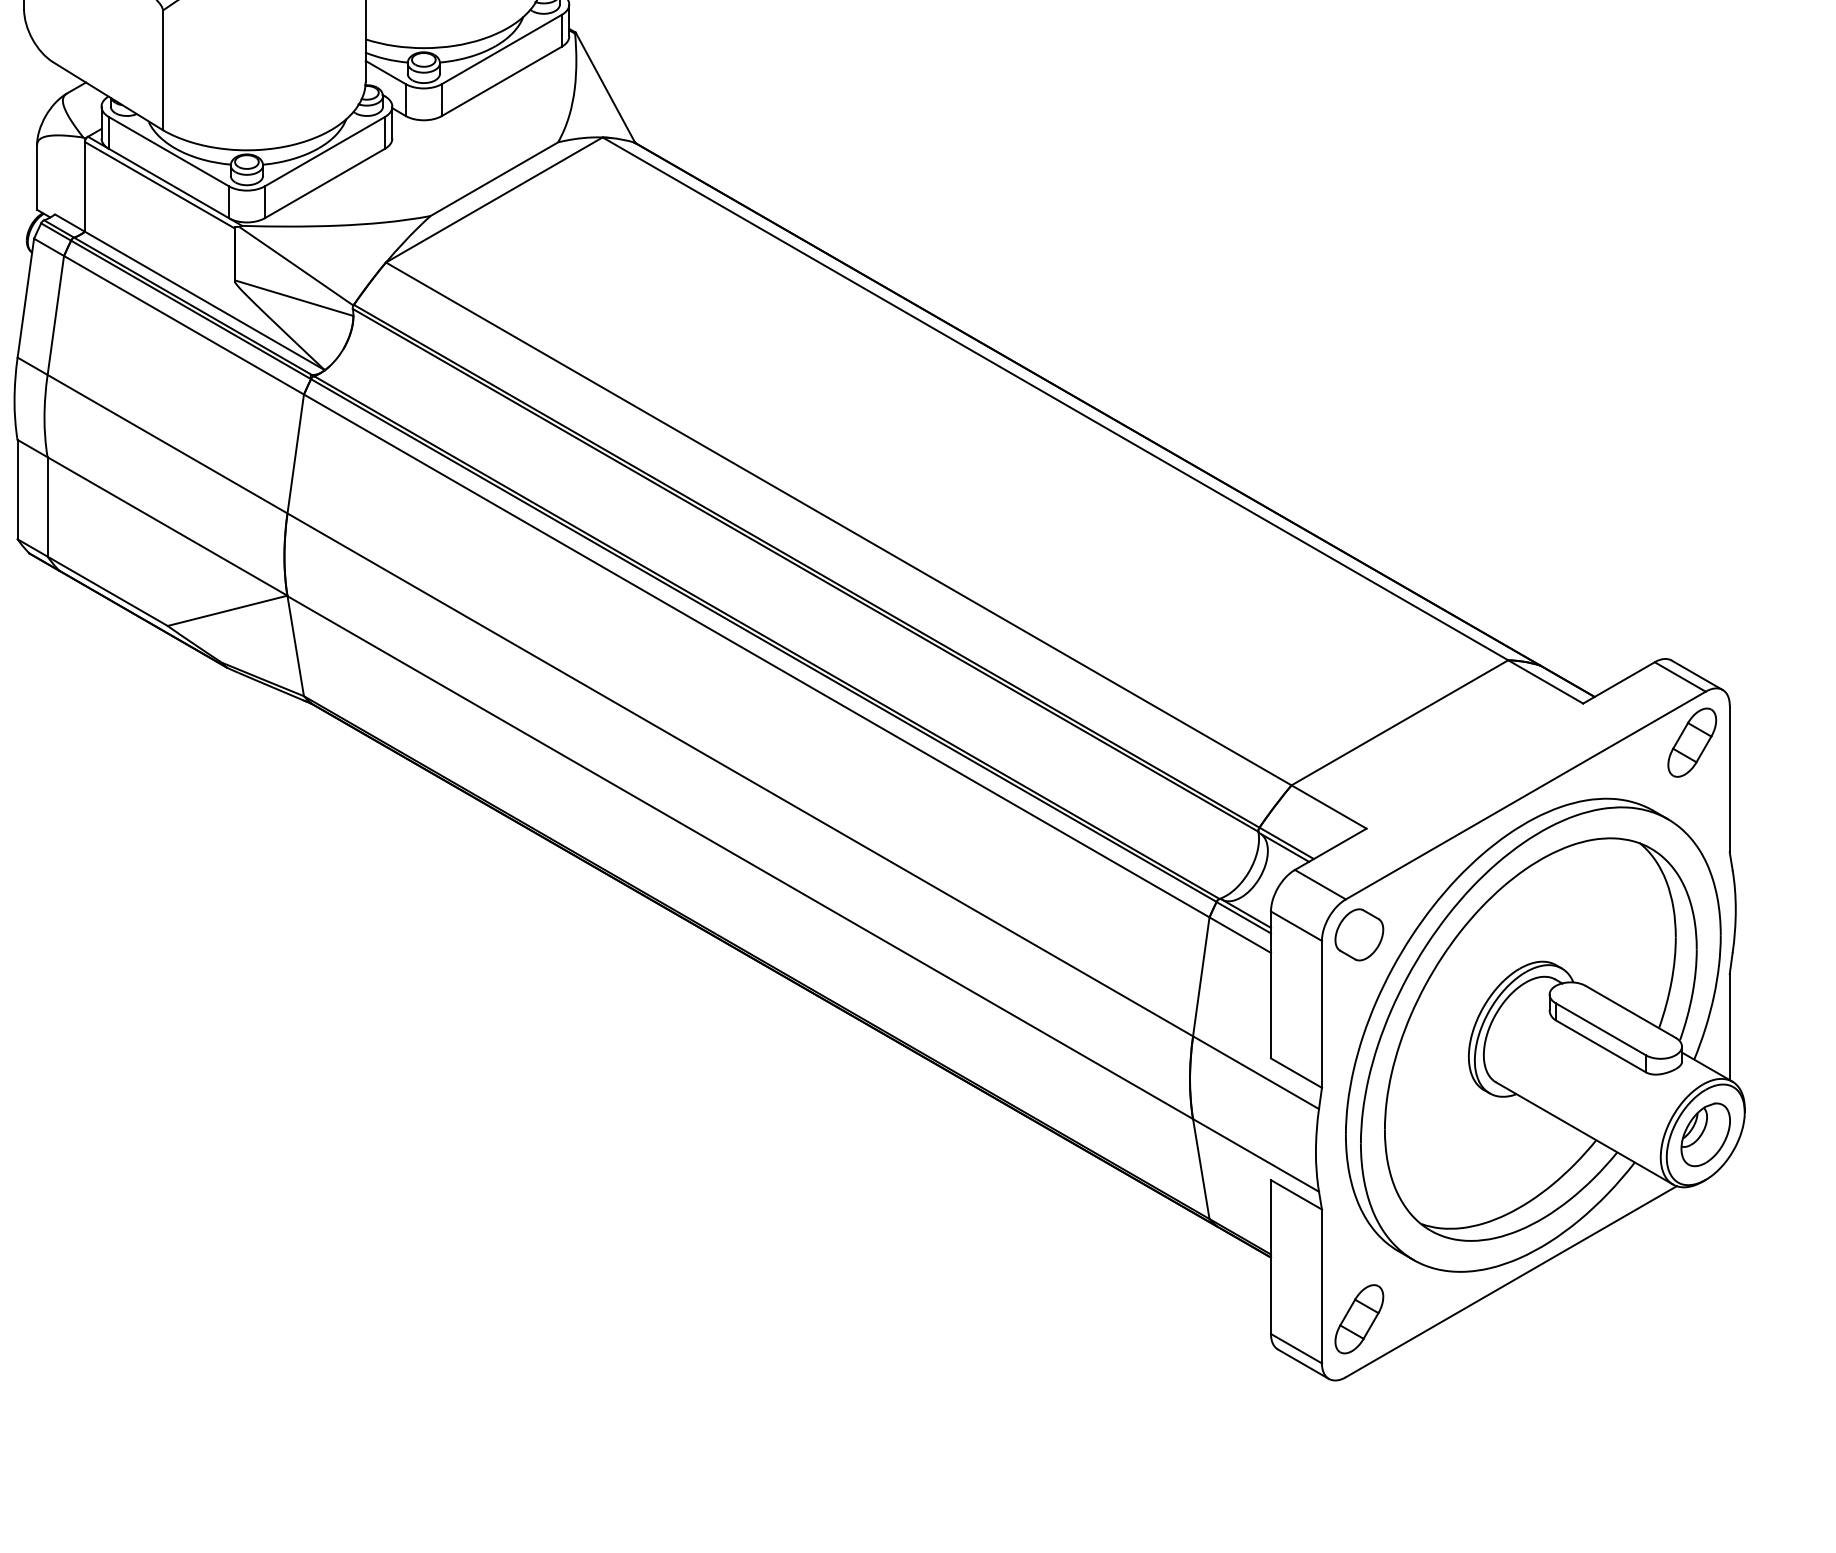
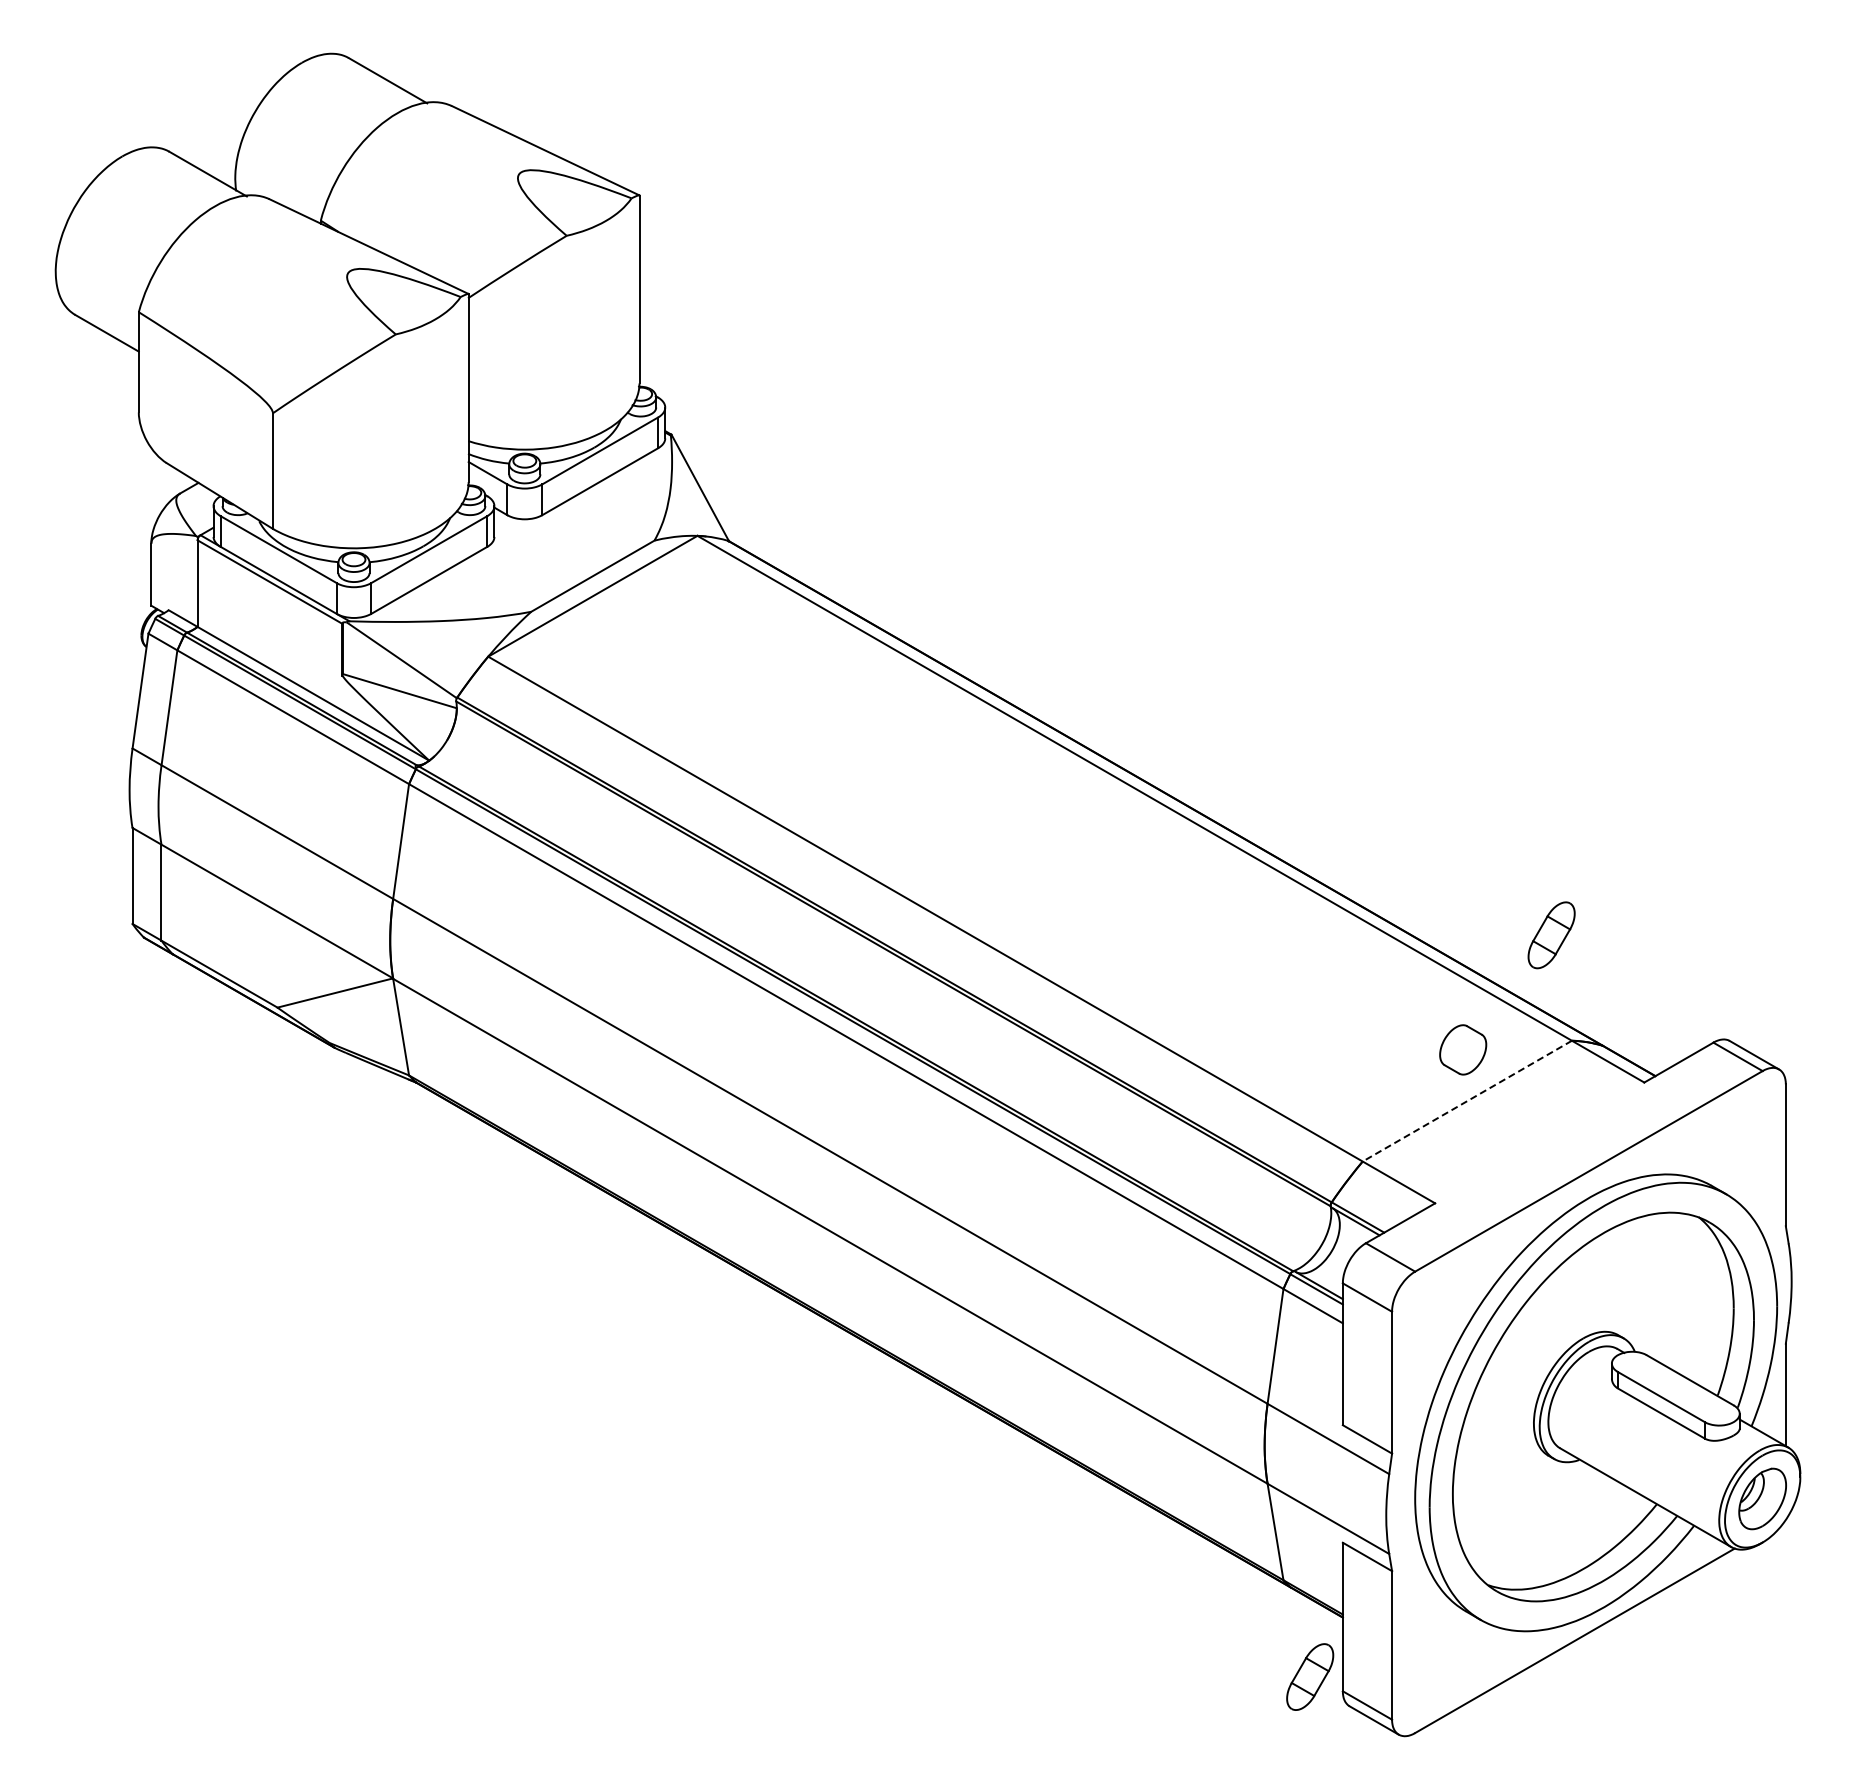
line: (1400, 723) -> (1467, 1101), solid -> dashed
part: (1692, 742) -> (1551, 935), moved
part: (1359, 934) -> (1463, 1049), moved
part: (1359, 1318) -> (1310, 1676), moved

